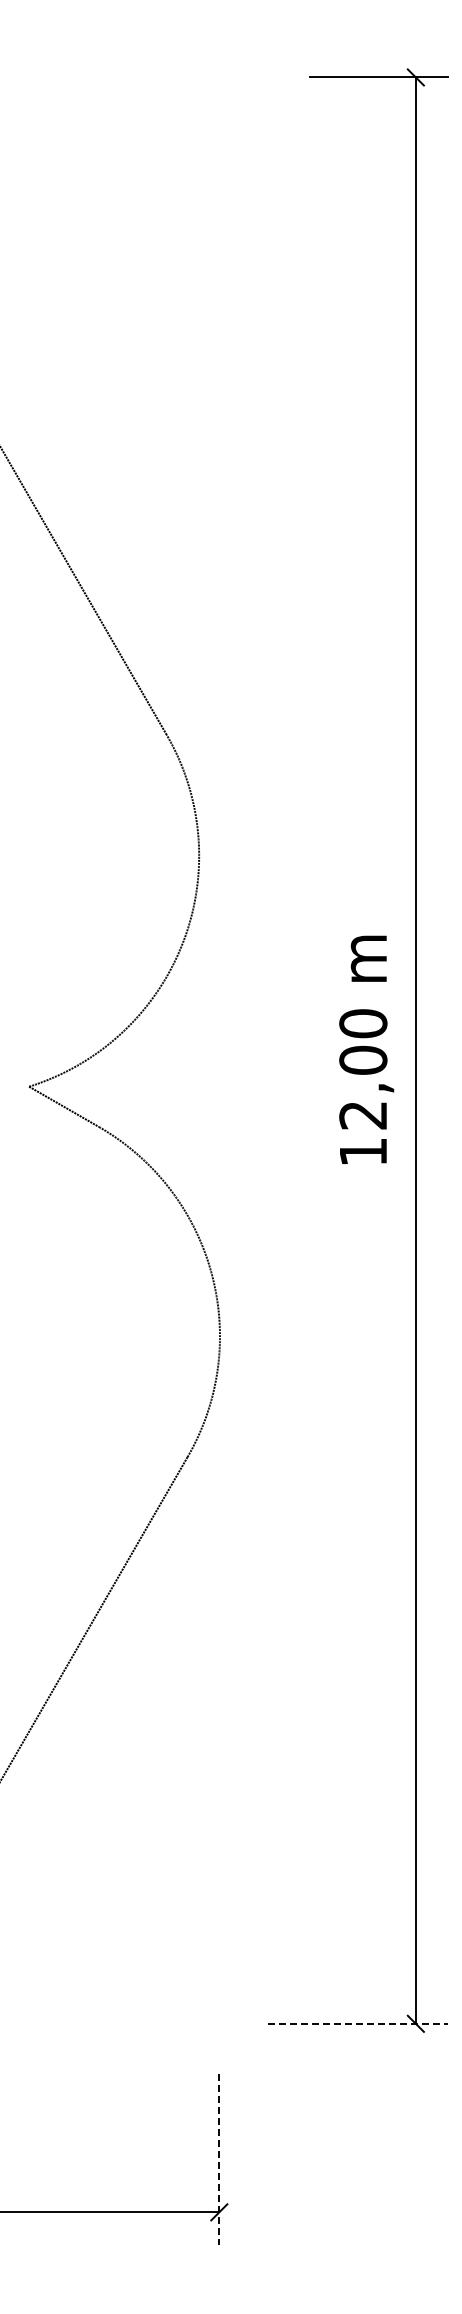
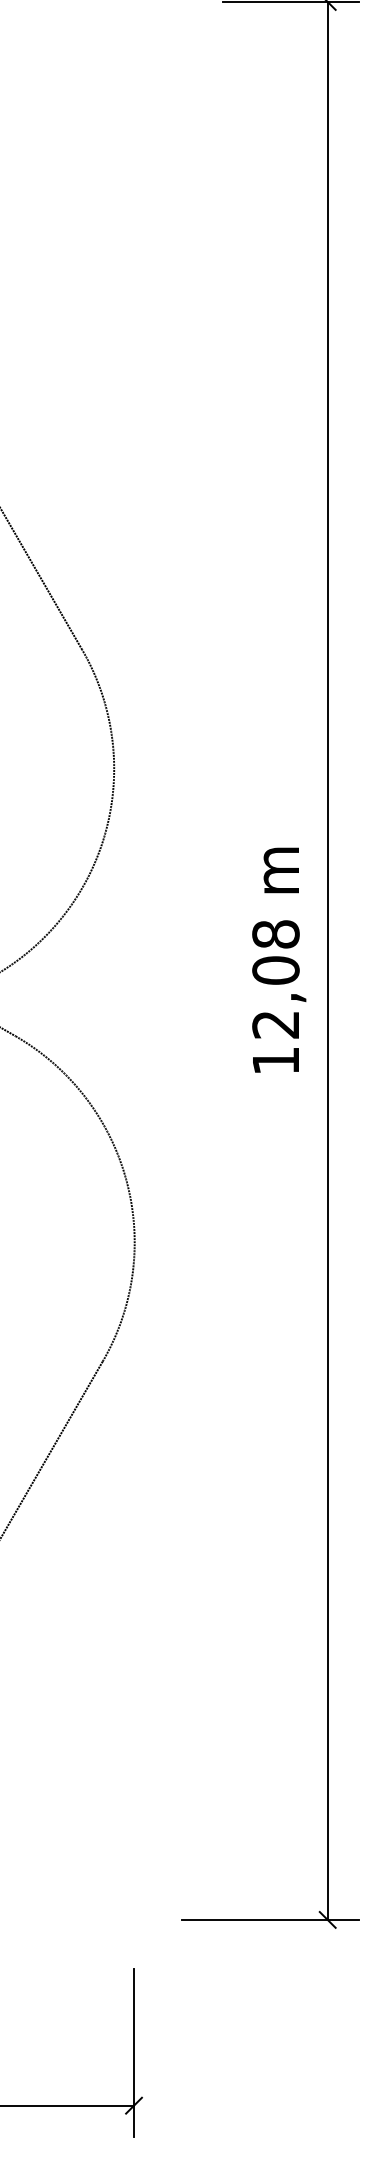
text: (363, 1023) -> (276, 934), 12,00 -> 12,08
line: (358, 2023) -> (271, 1919), dashed -> solid
line: (219, 2159) -> (134, 2053), dashed -> solid

